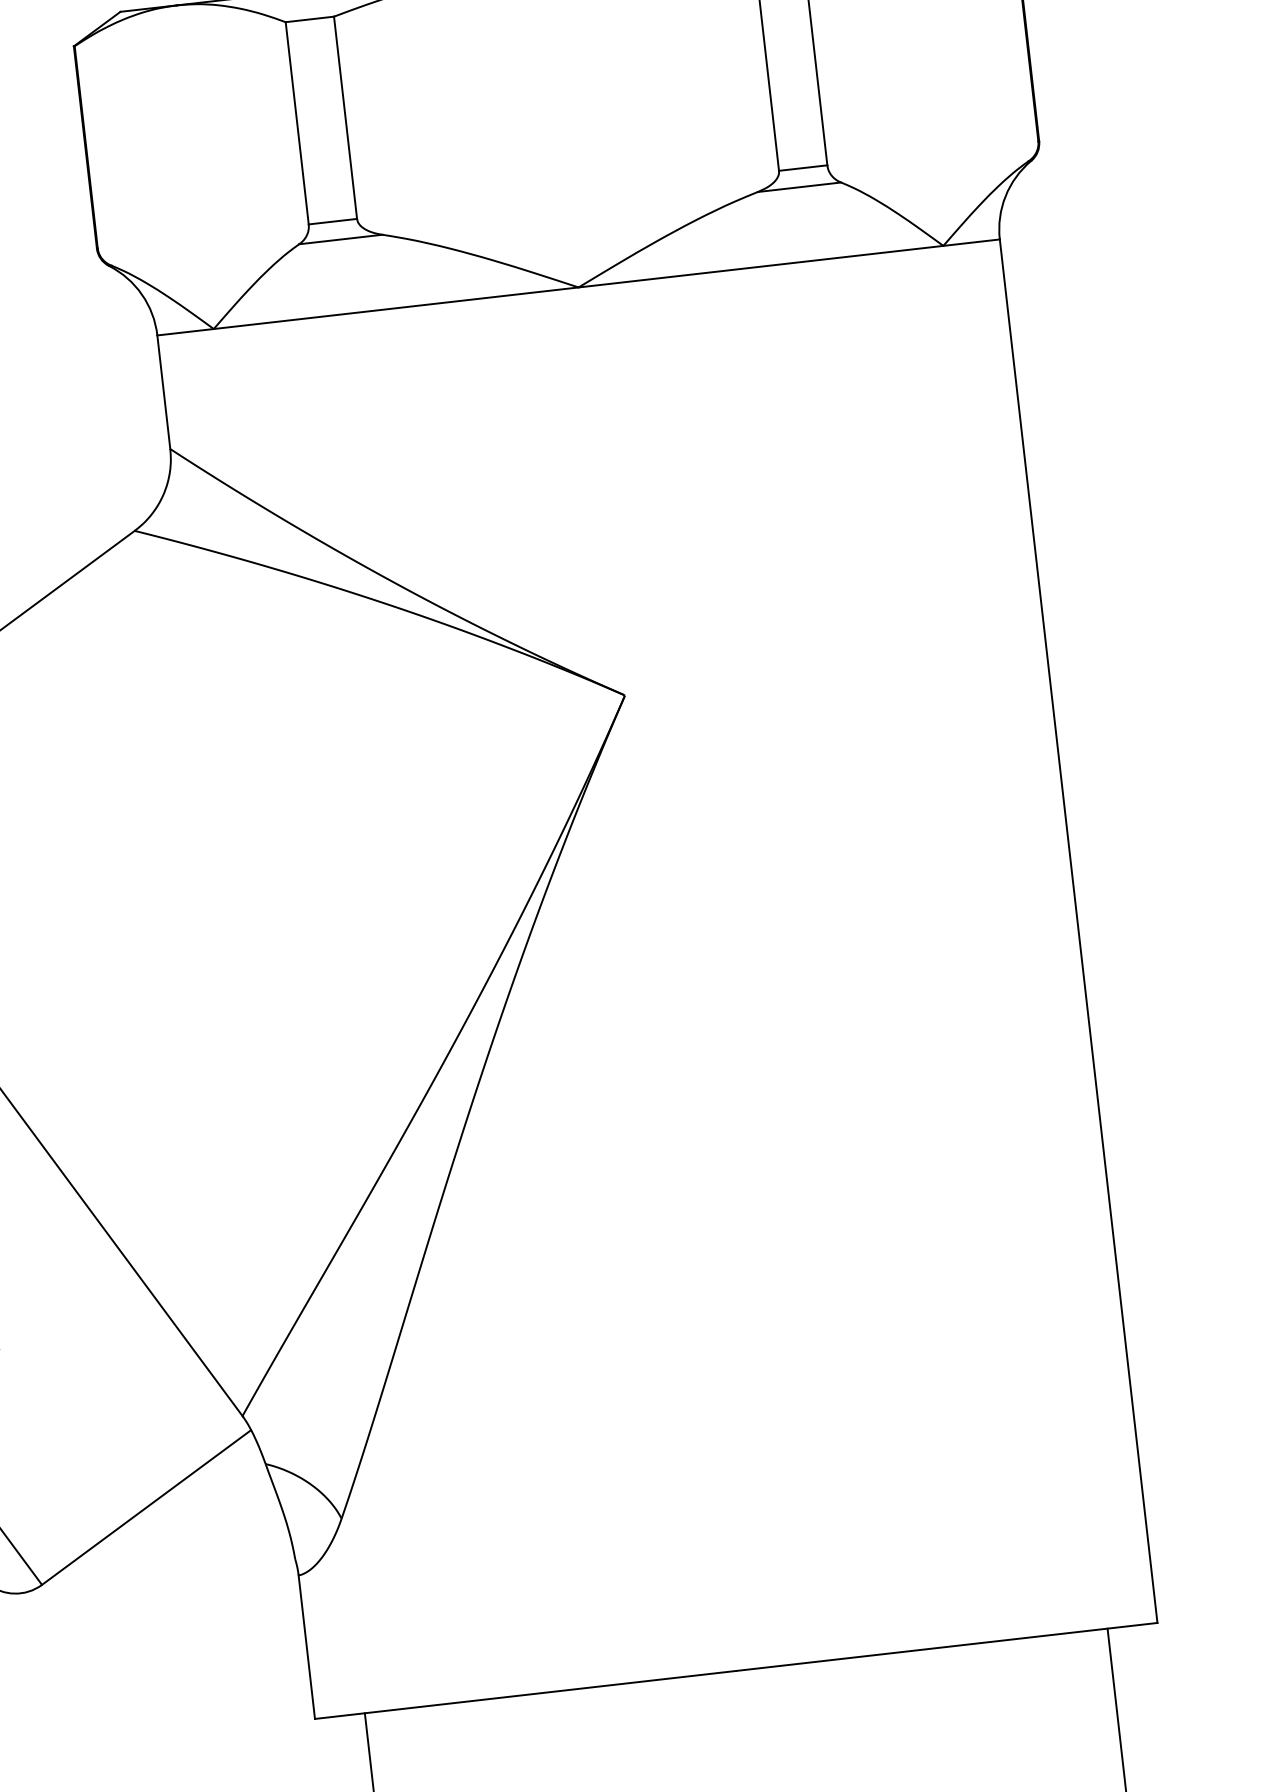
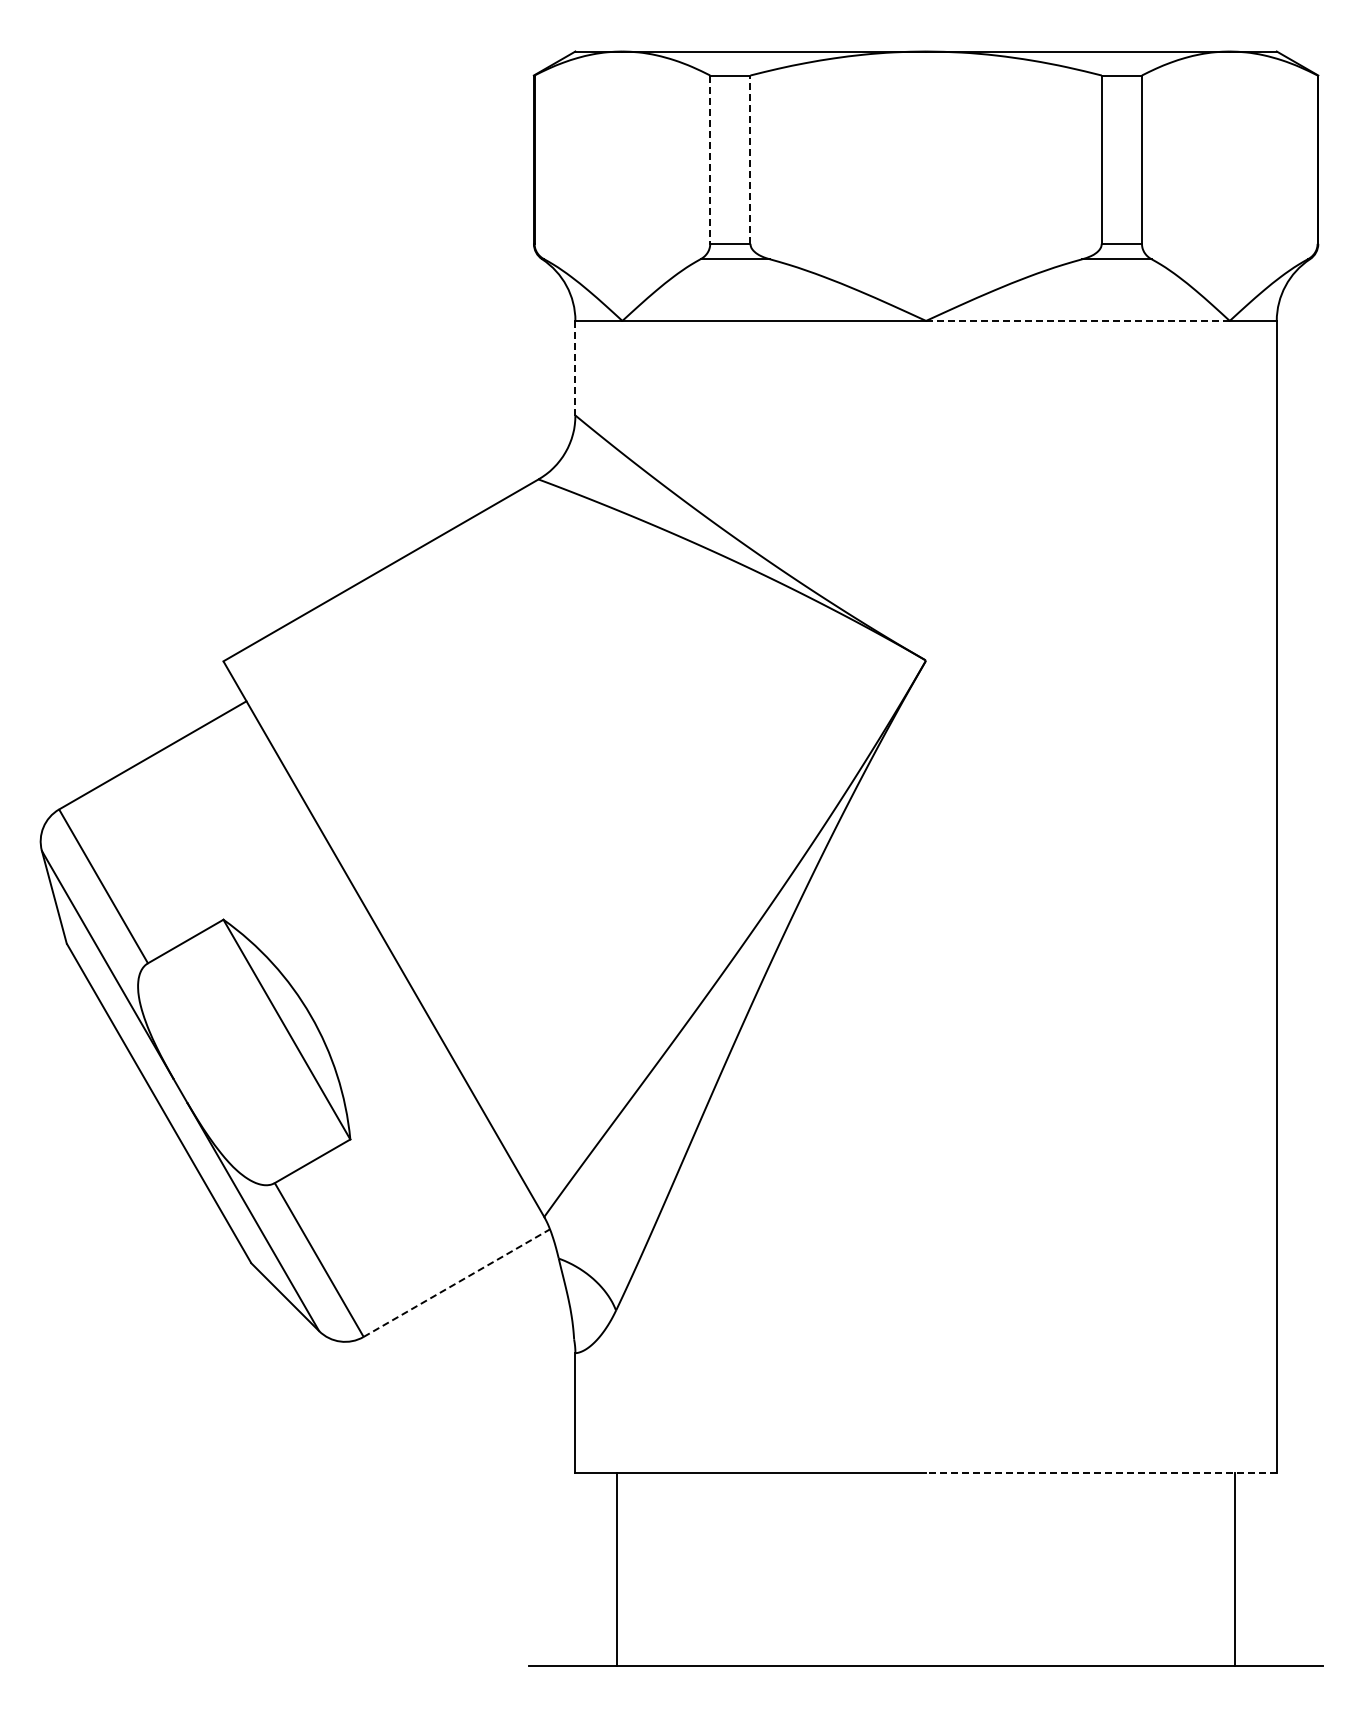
line: (345, 117) -> (750, 159), solid -> dashed
line: (297, 124) -> (710, 160), solid -> dashed
line: (760, 266) -> (1077, 320), solid -> dashed
line: (163, 392) -> (575, 368), solid -> dashed
line: (146, 1507) -> (456, 1283), solid -> dashed
line: (945, 1646) -> (1100, 1472), solid -> dashed

